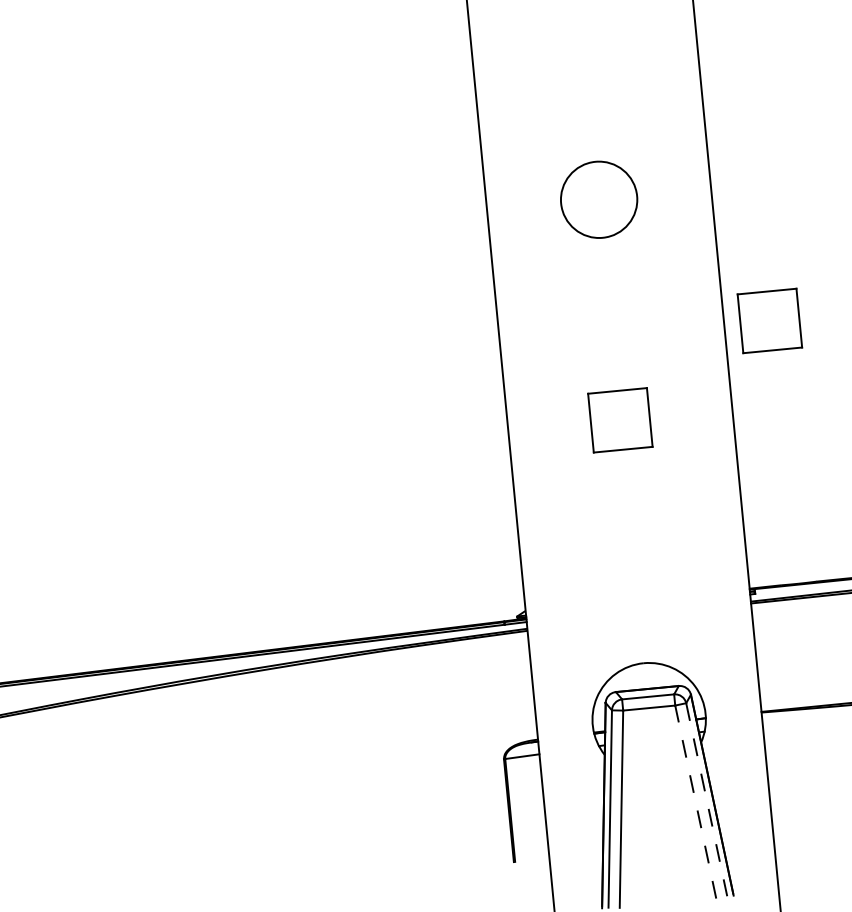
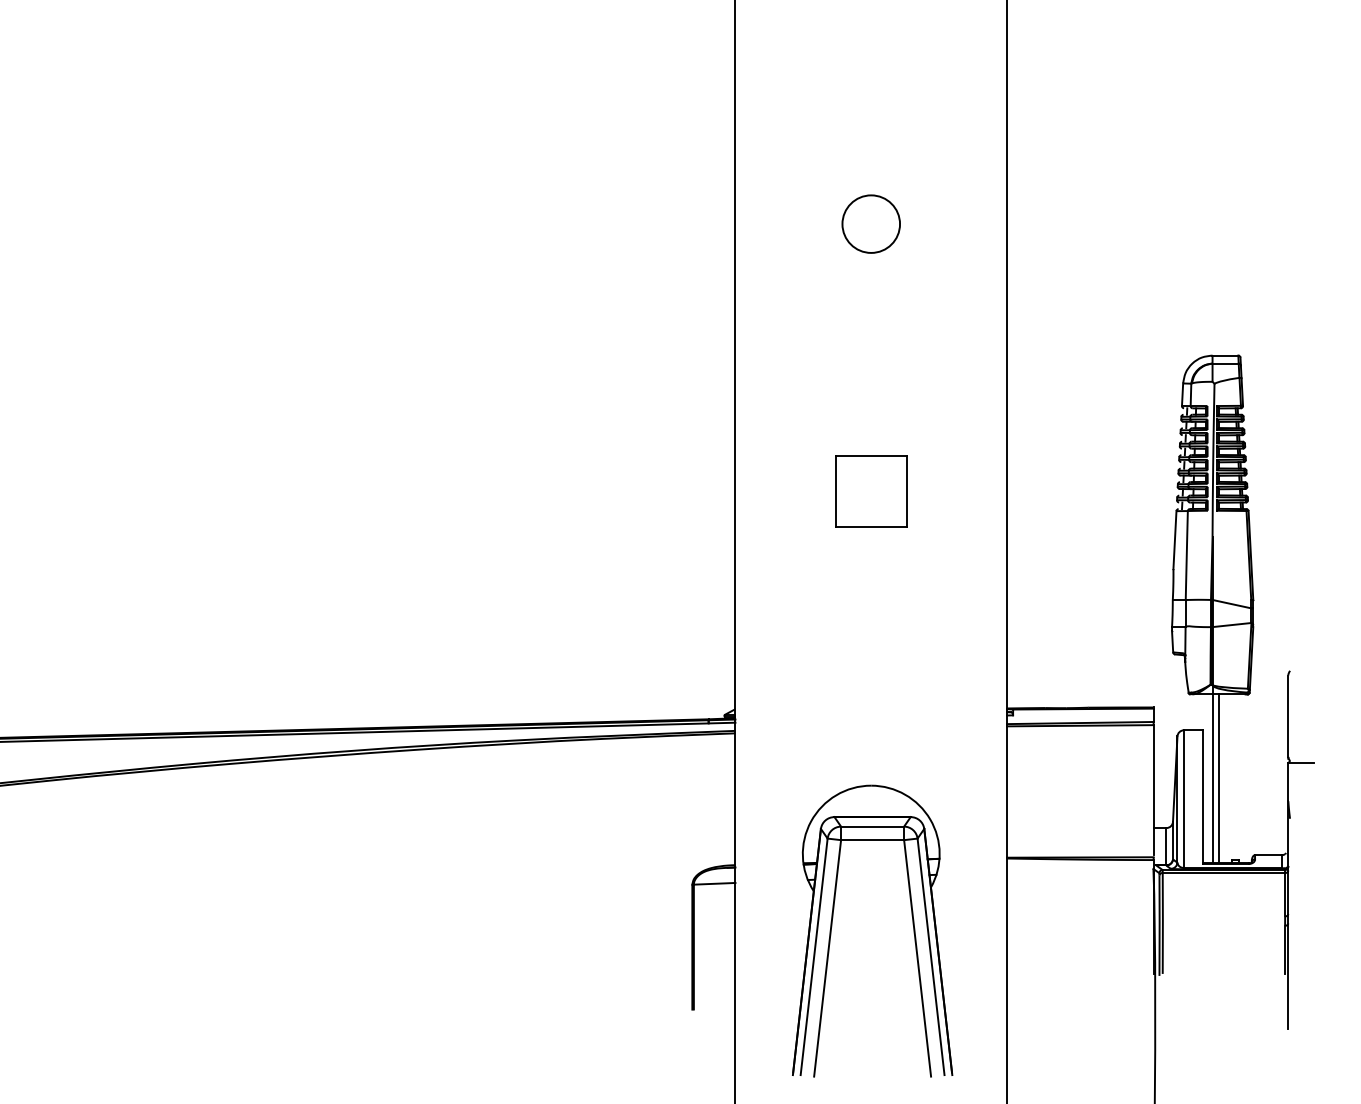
circle: (599, 199) -> (871, 223), size x0.62
part: (770, 321) -> (1062, 389), removed
line: (707, 800) -> (931, 957), dashed -> solid
line: (695, 802) -> (917, 958), dashed -> solid

